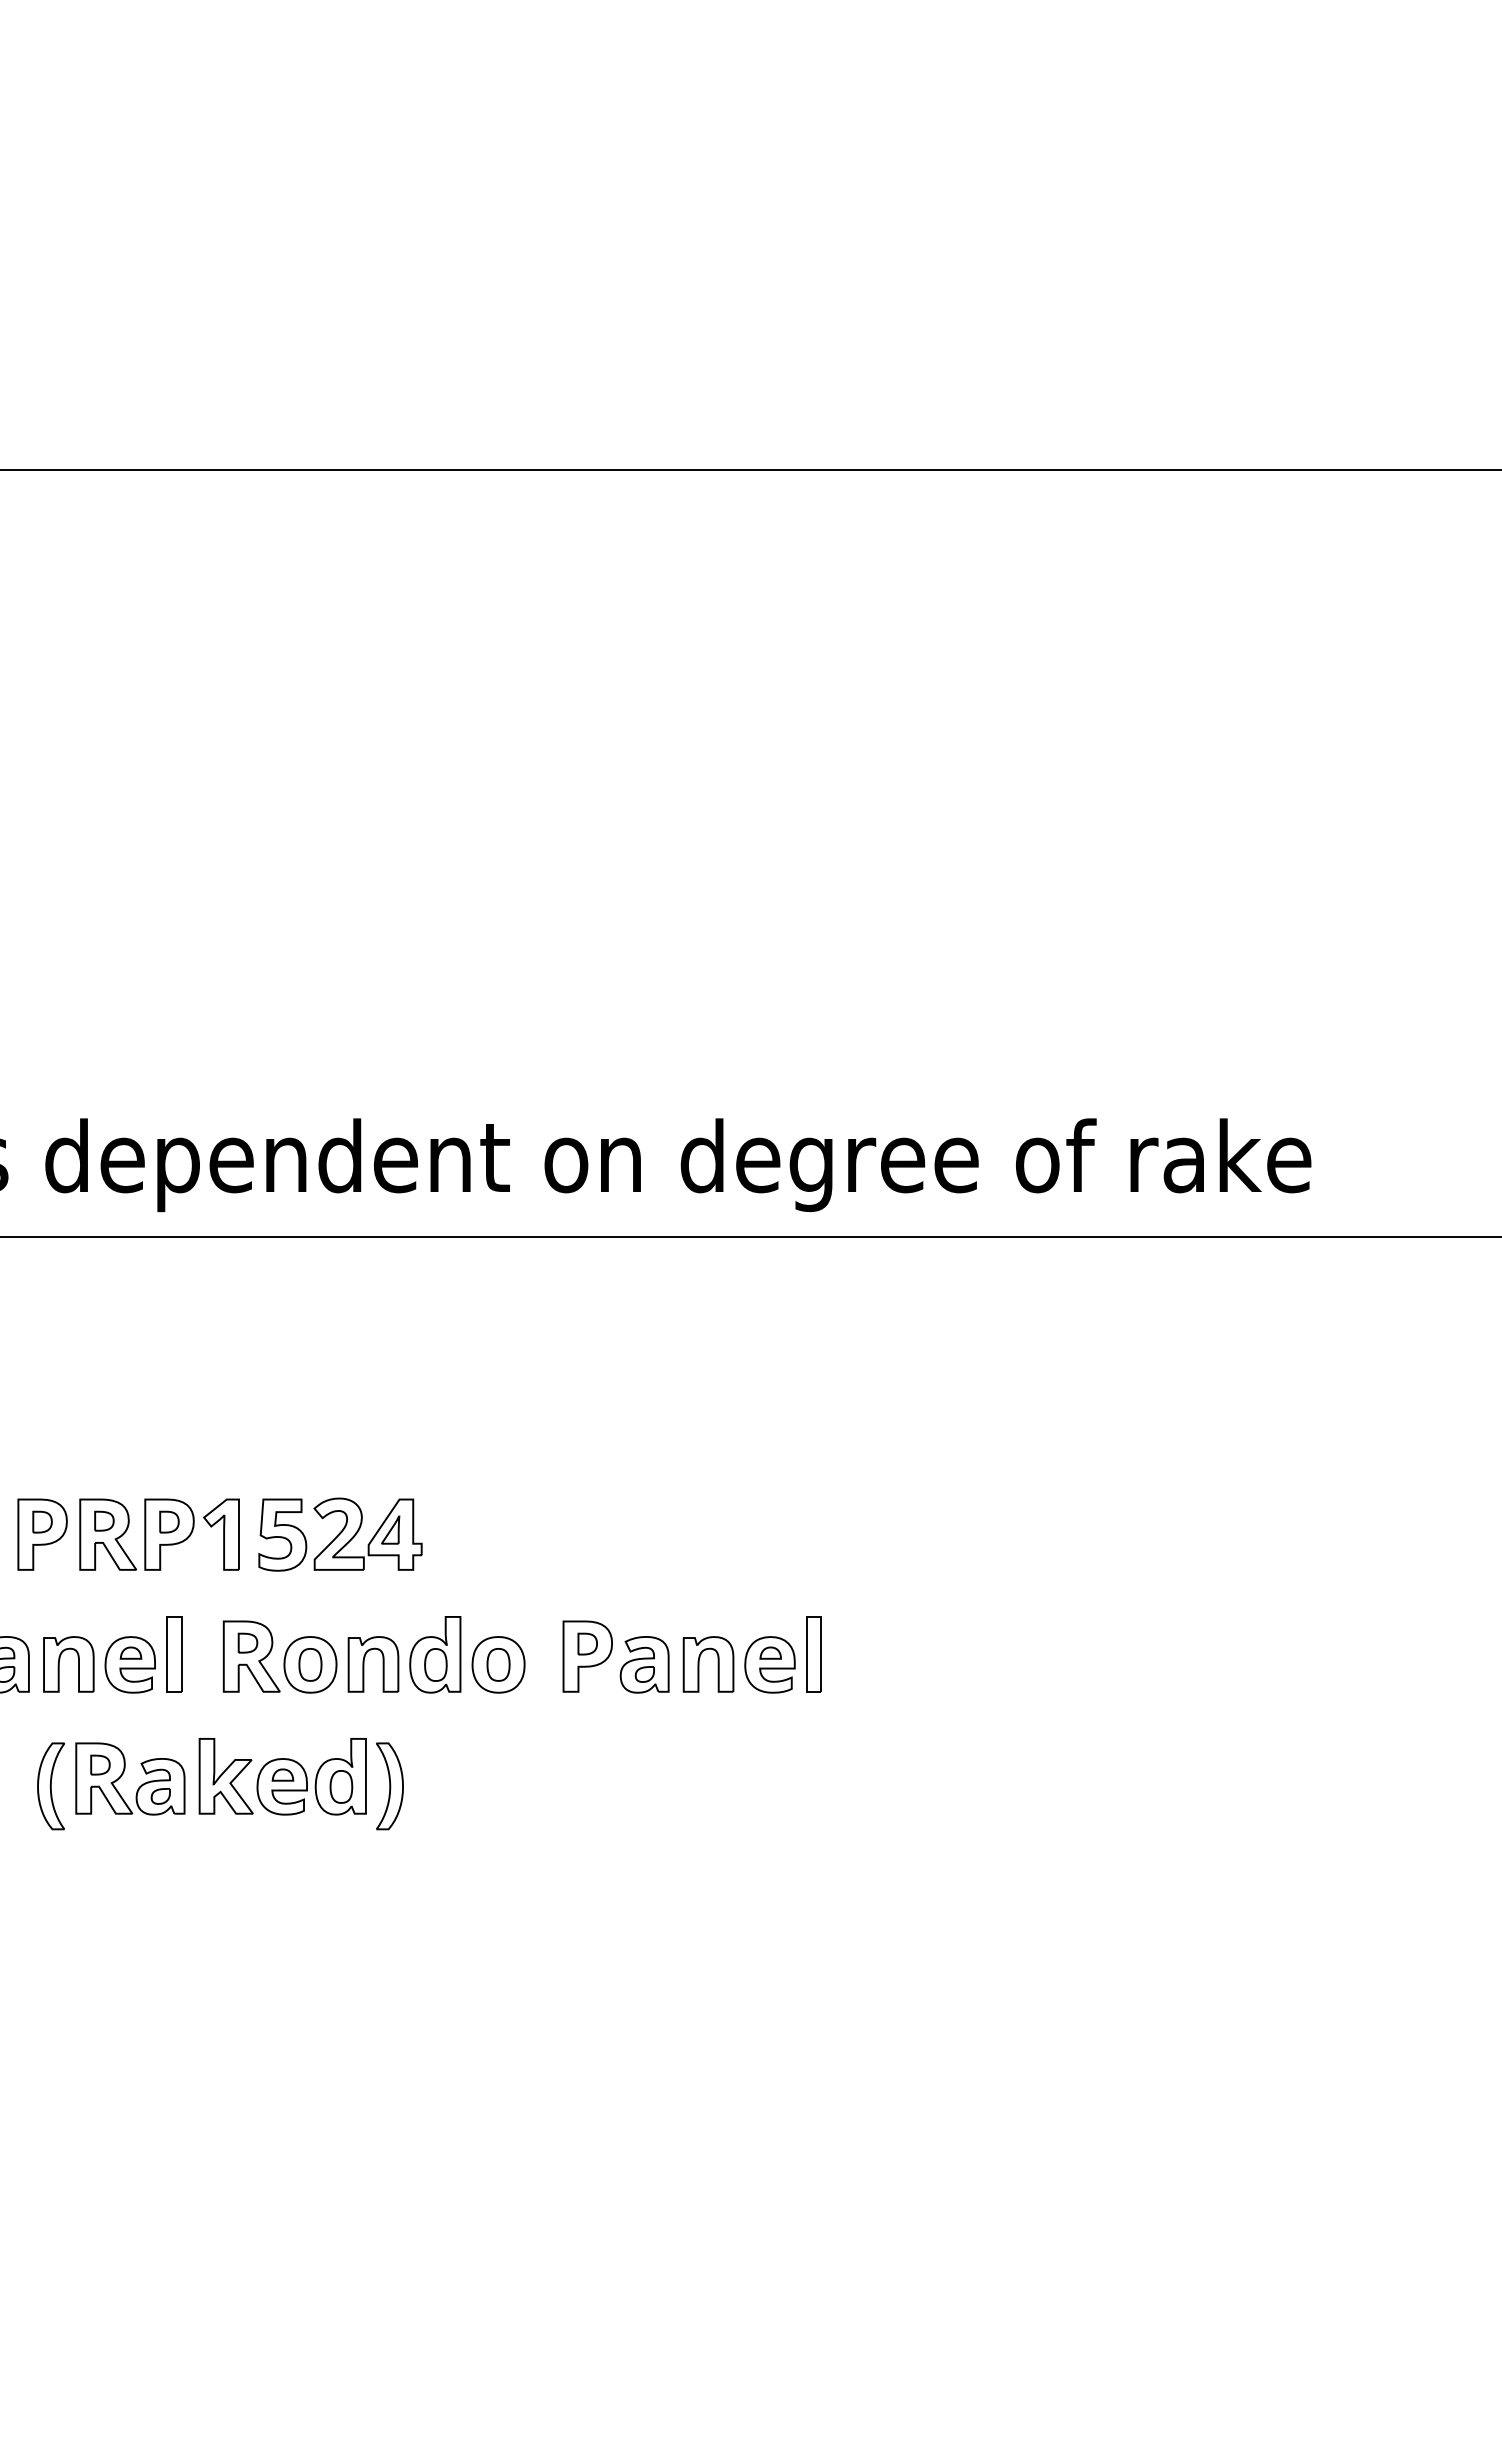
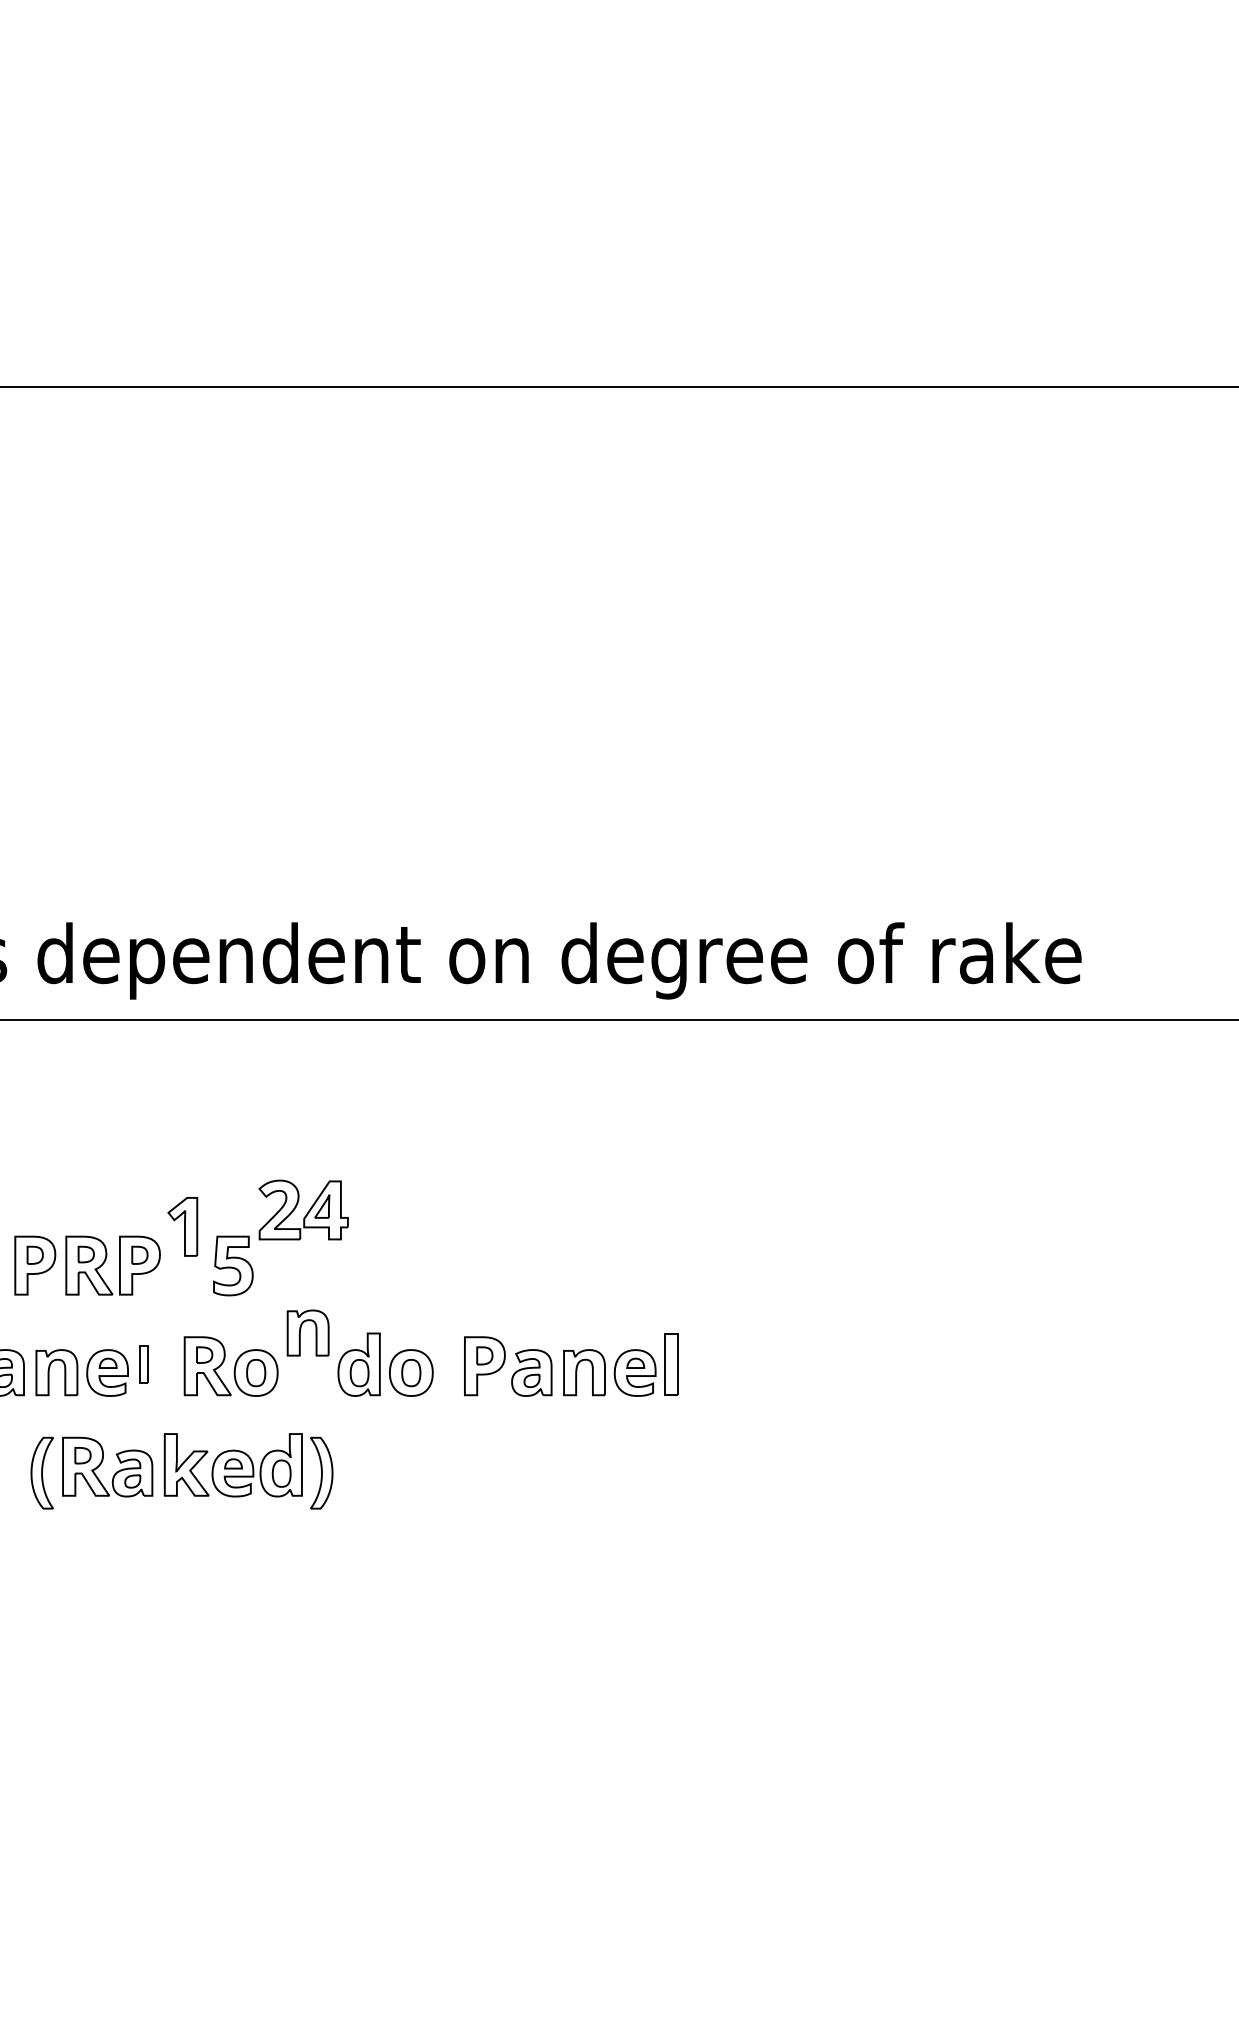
part: (221, 1534) -> (182, 1226), moved
part: (372, 1537) -> (307, 1212), moved
part: (174, 1654) -> (144, 1364), size x0.6
part: (364, 1664) -> (300, 1333), moved

